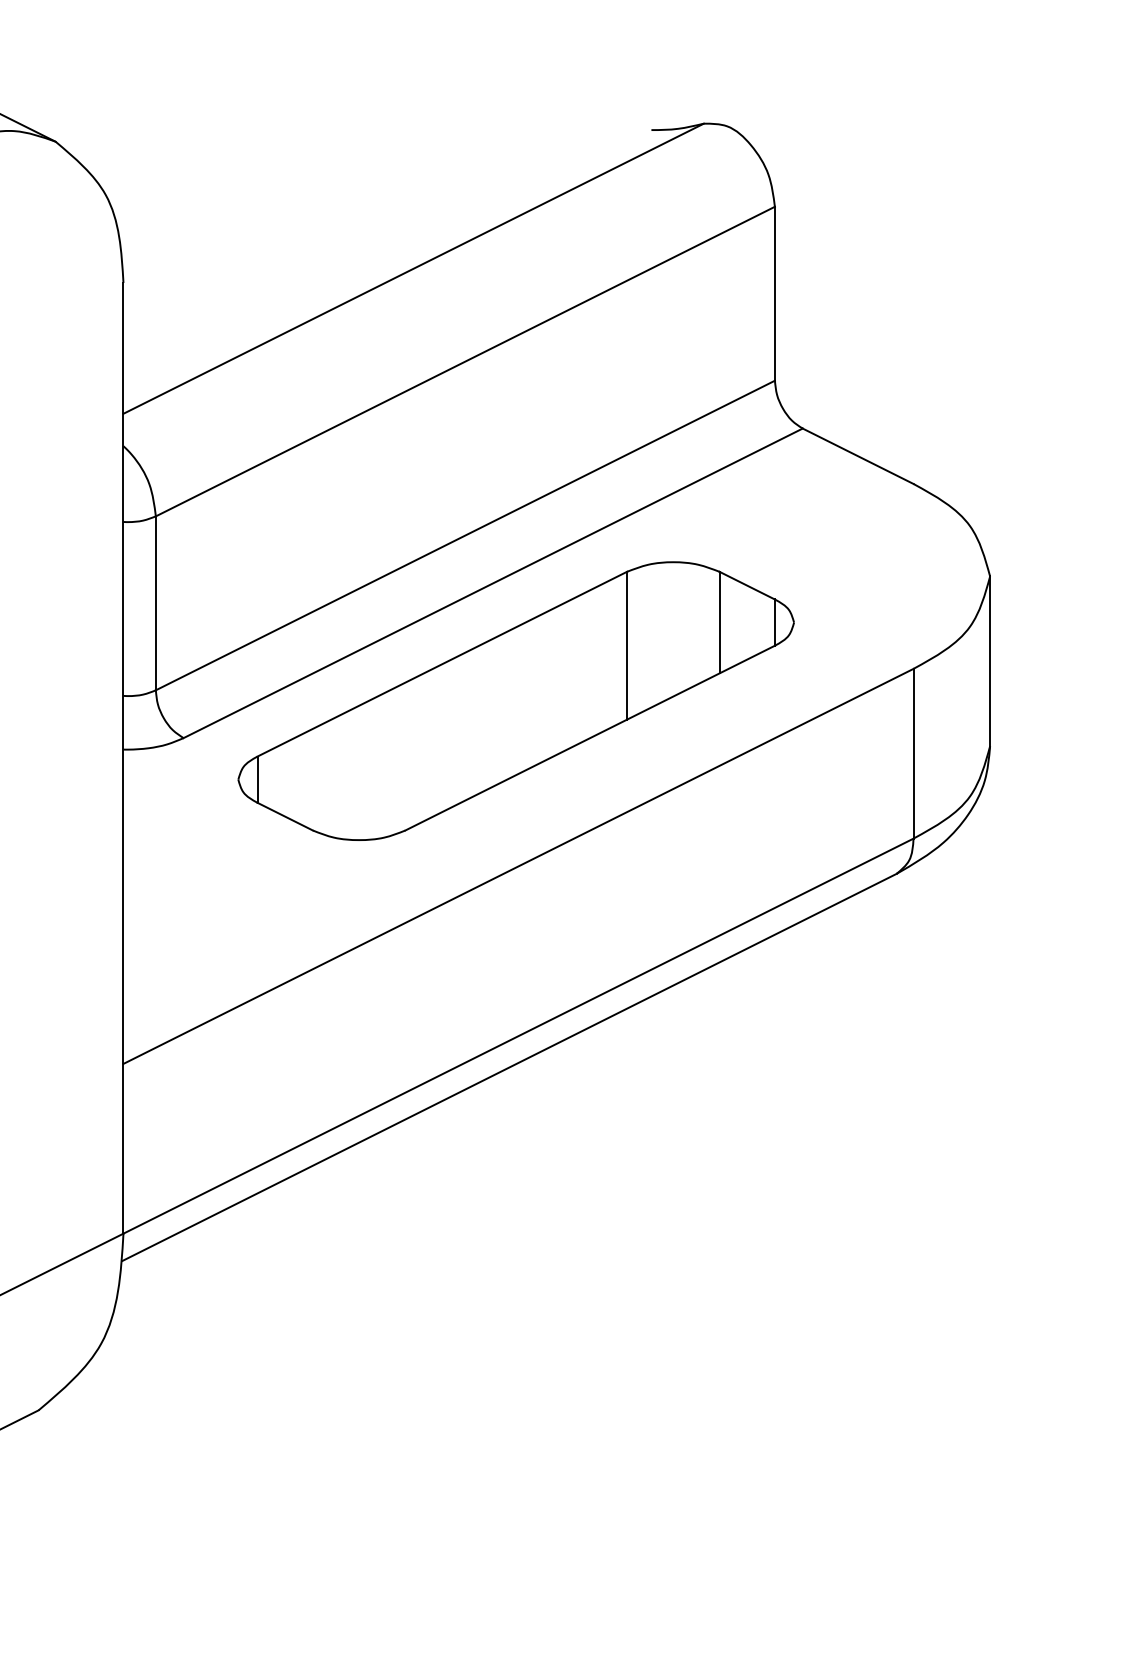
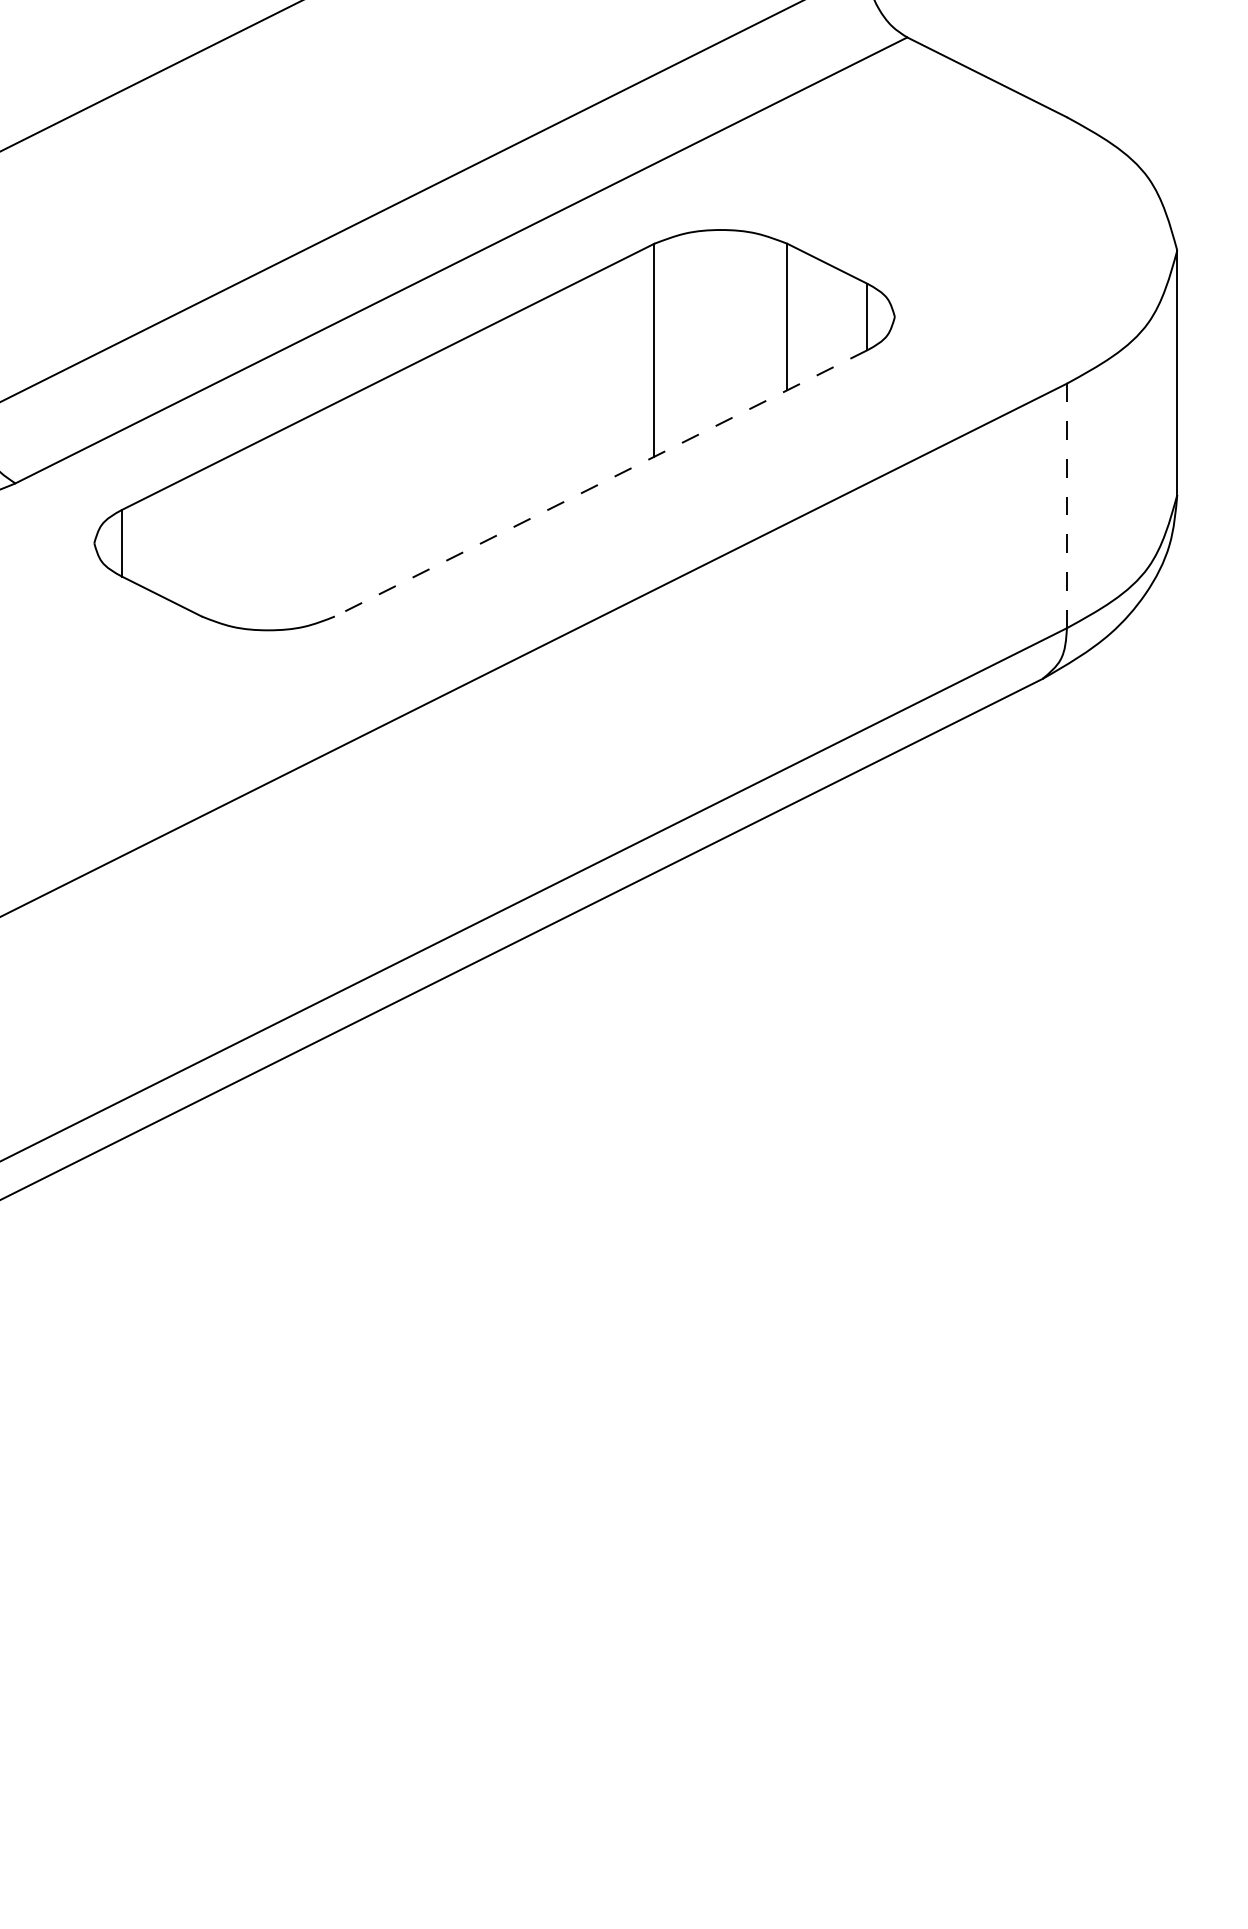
line: (590, 738) -> (601, 483), solid -> dashed
line: (913, 753) -> (1066, 505), solid -> dashed

